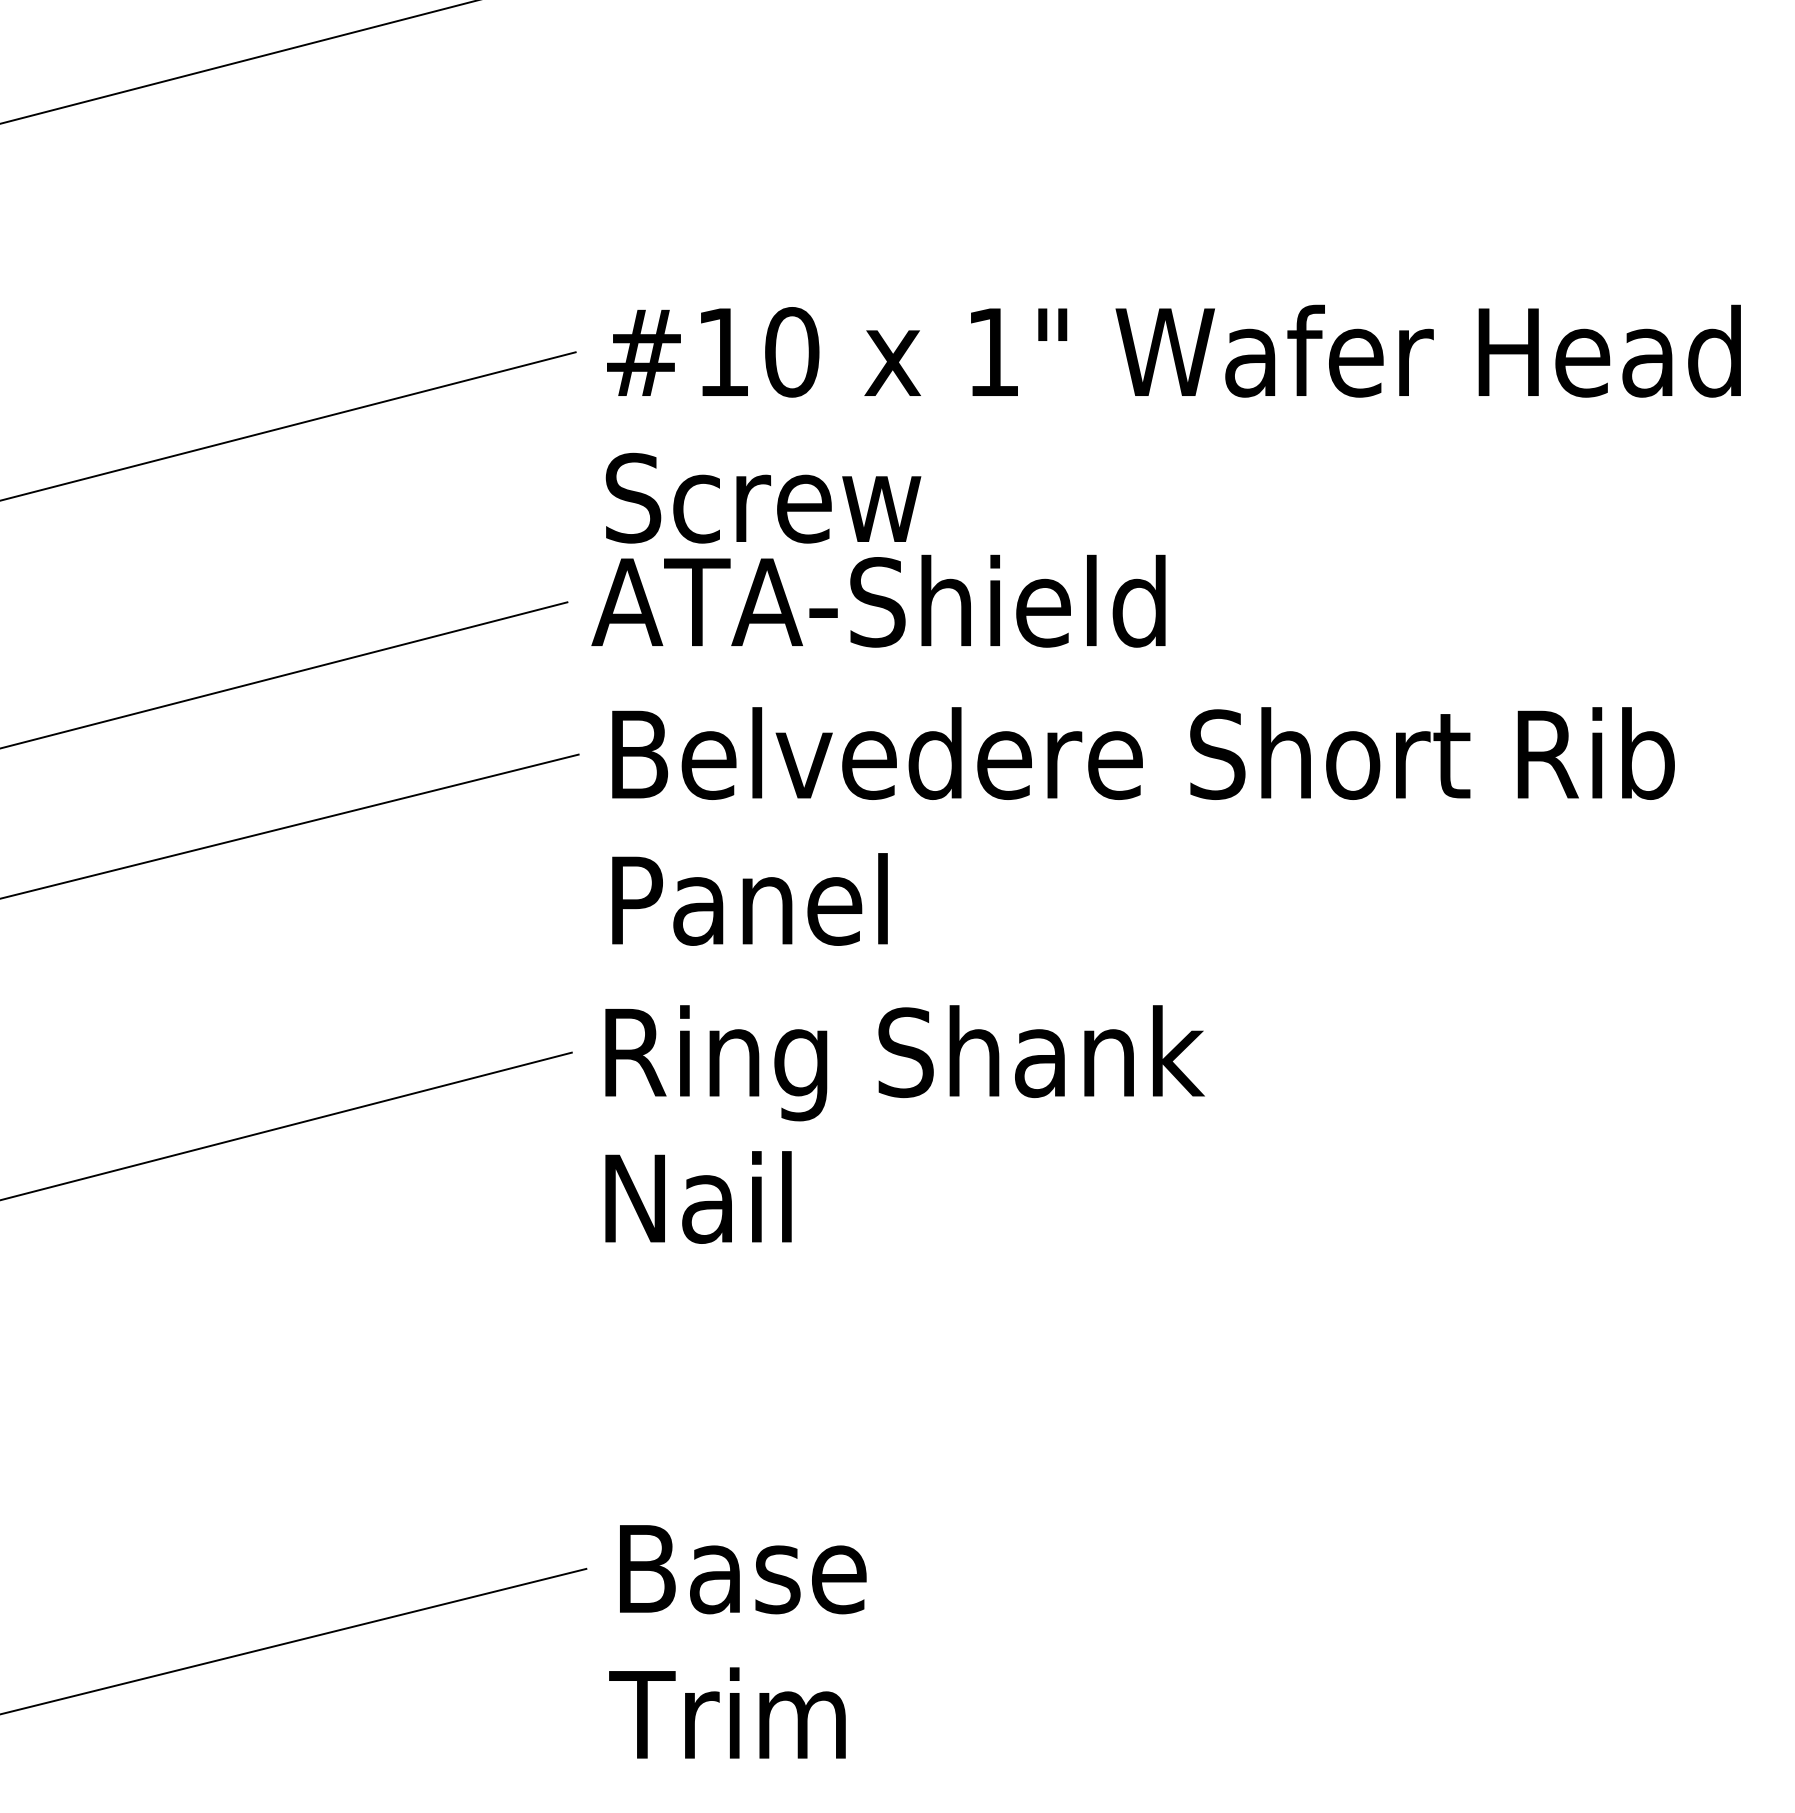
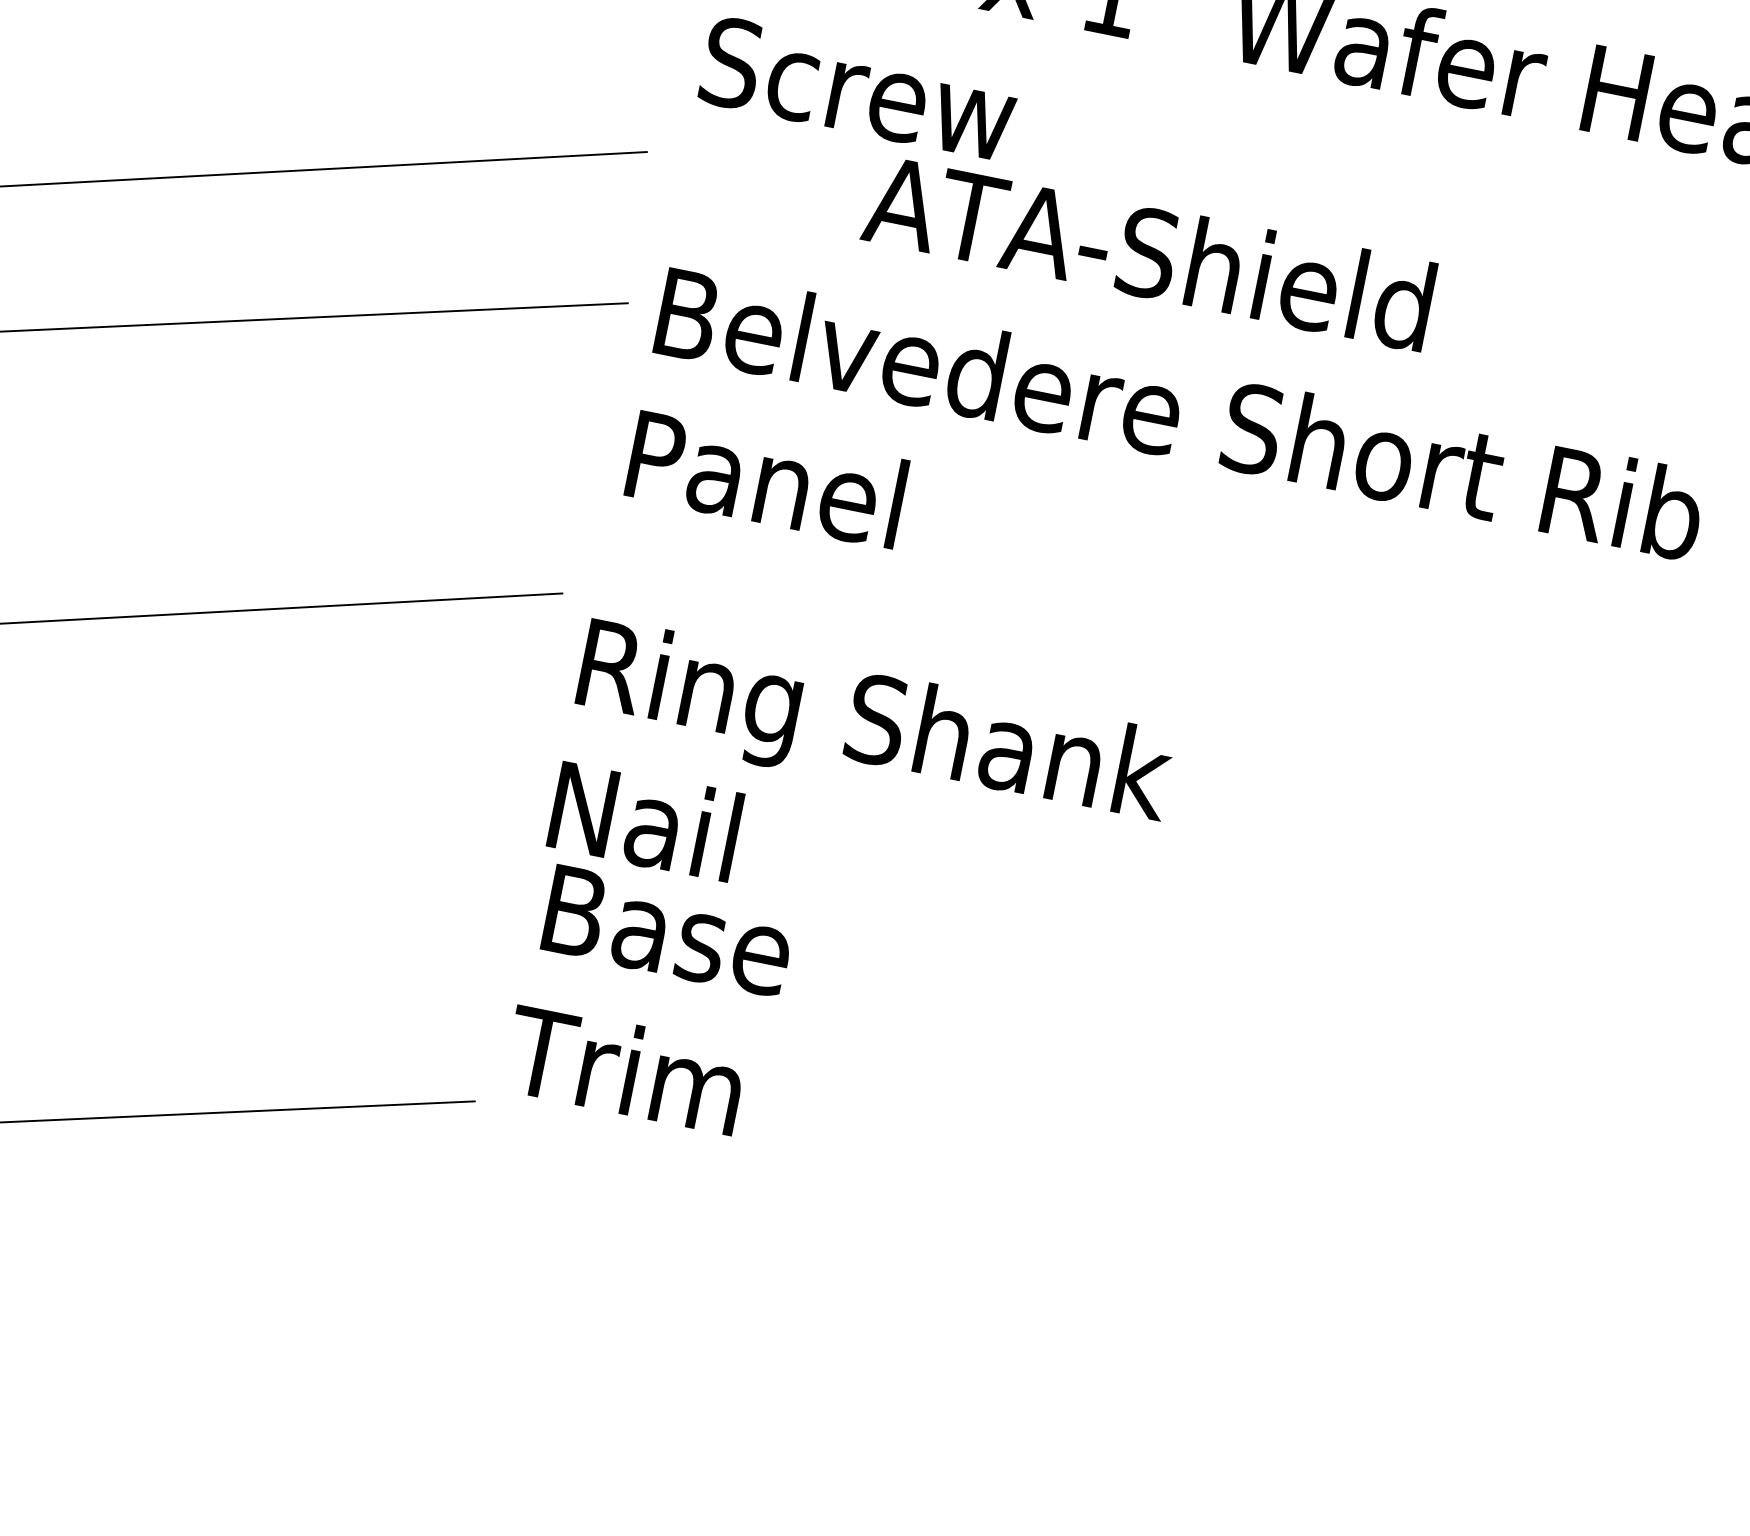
text: (878, 600) -> (1149, 251), moved
text: (904, 1124) -> (861, 790), moved
text: (737, 1641) -> (648, 1000), moved

